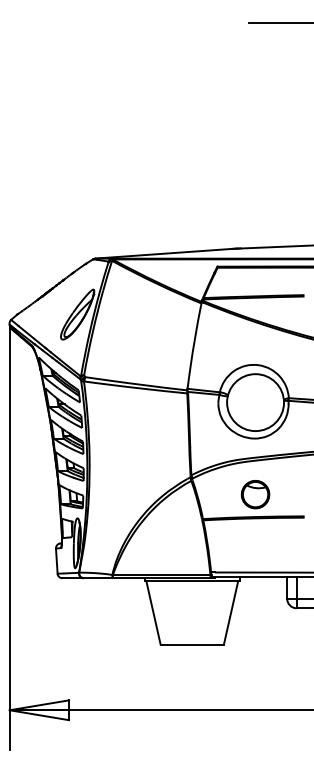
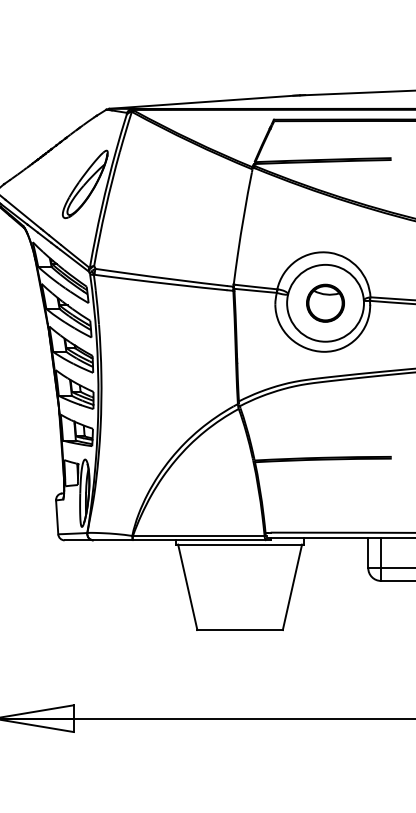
part: (255, 494) -> (325, 303), moved

